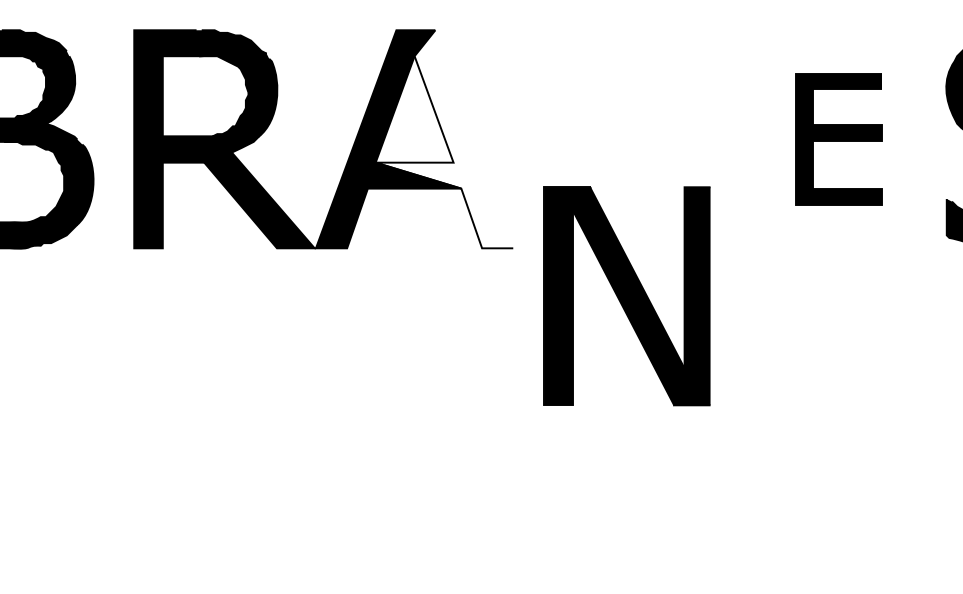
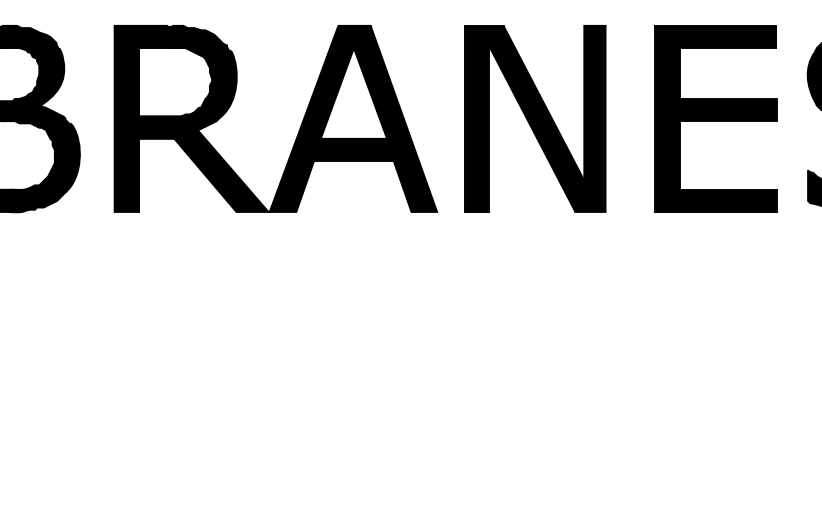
part: (838, 138) -> (715, 118), size x1.67
fill: (444, 139) -> (379, 119), added
part: (626, 296) -> (534, 119), moved

